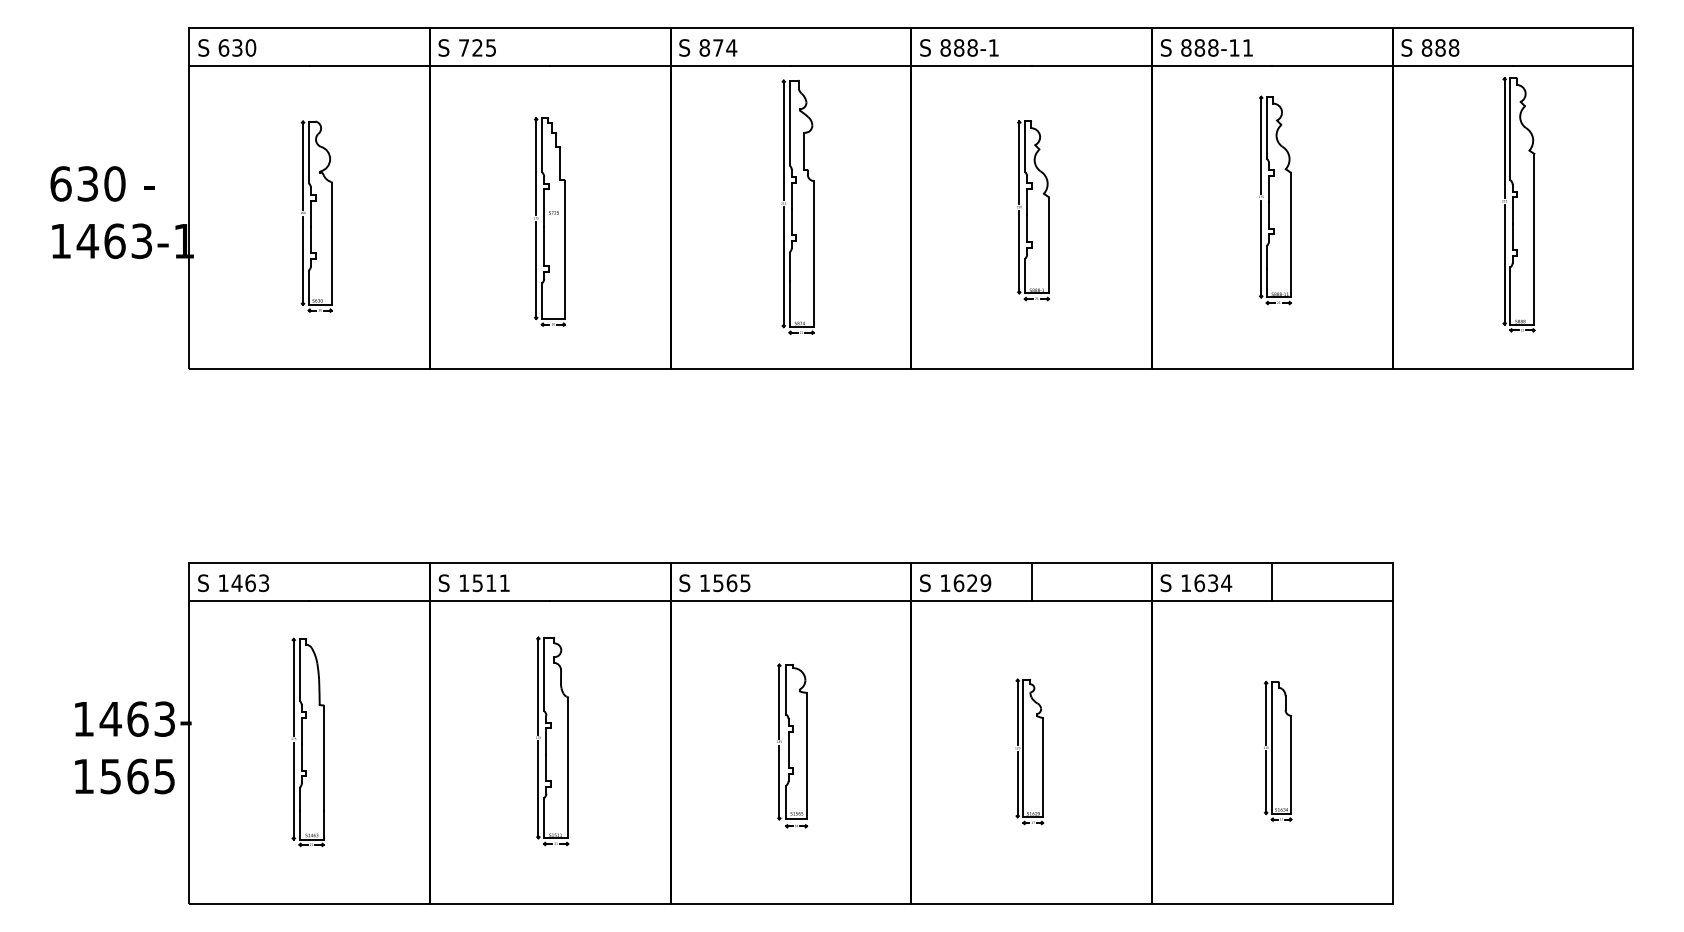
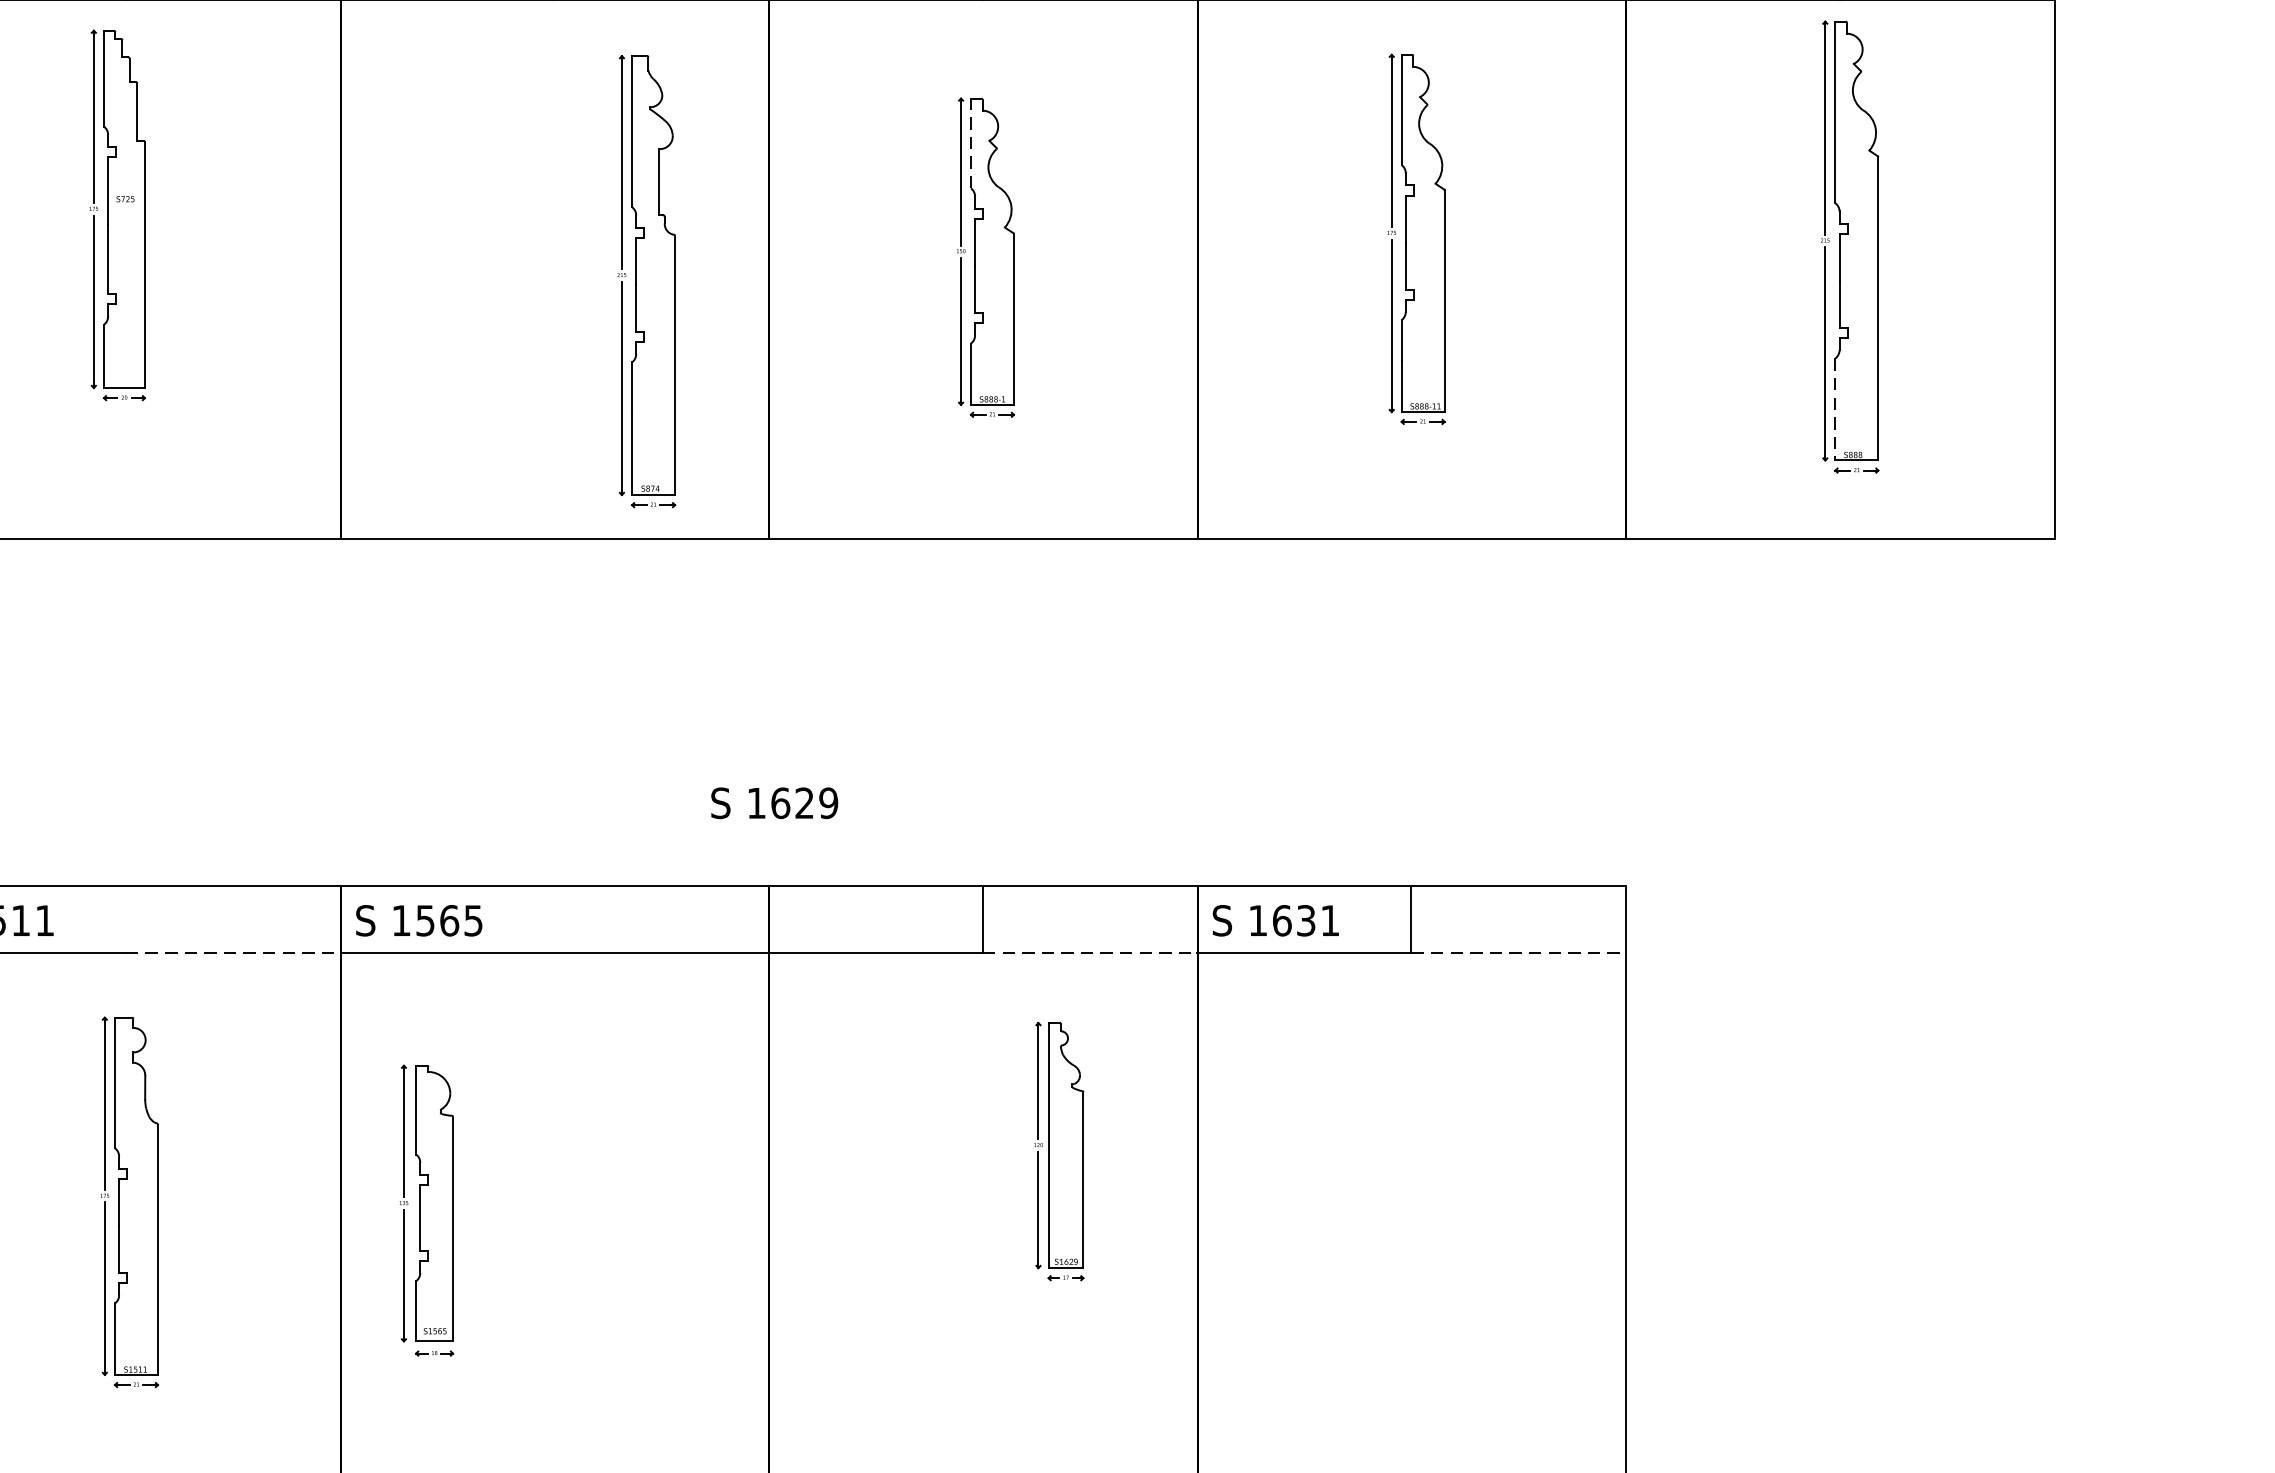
line: (1024, 146) -> (970, 143), solid -> dashed
part: (797, 206) -> (646, 280), moved
part: (549, 221) -> (117, 214), moved
line: (1510, 296) -> (1835, 410), solid -> dashed
text: (1226, 582) -> (1329, 919), 1634 -> 1631
text: (955, 583) -> (774, 803), moved
line: (610, 601) -> (233, 953), solid -> dashed
line: (1092, 601) -> (1091, 953), solid -> dashed
line: (1332, 601) -> (1518, 953), solid -> dashed
part: (792, 745) -> (427, 1209), moved
part: (1278, 750) -> (1422, 1218), removed
part: (1029, 751) -> (1059, 1150), moved

